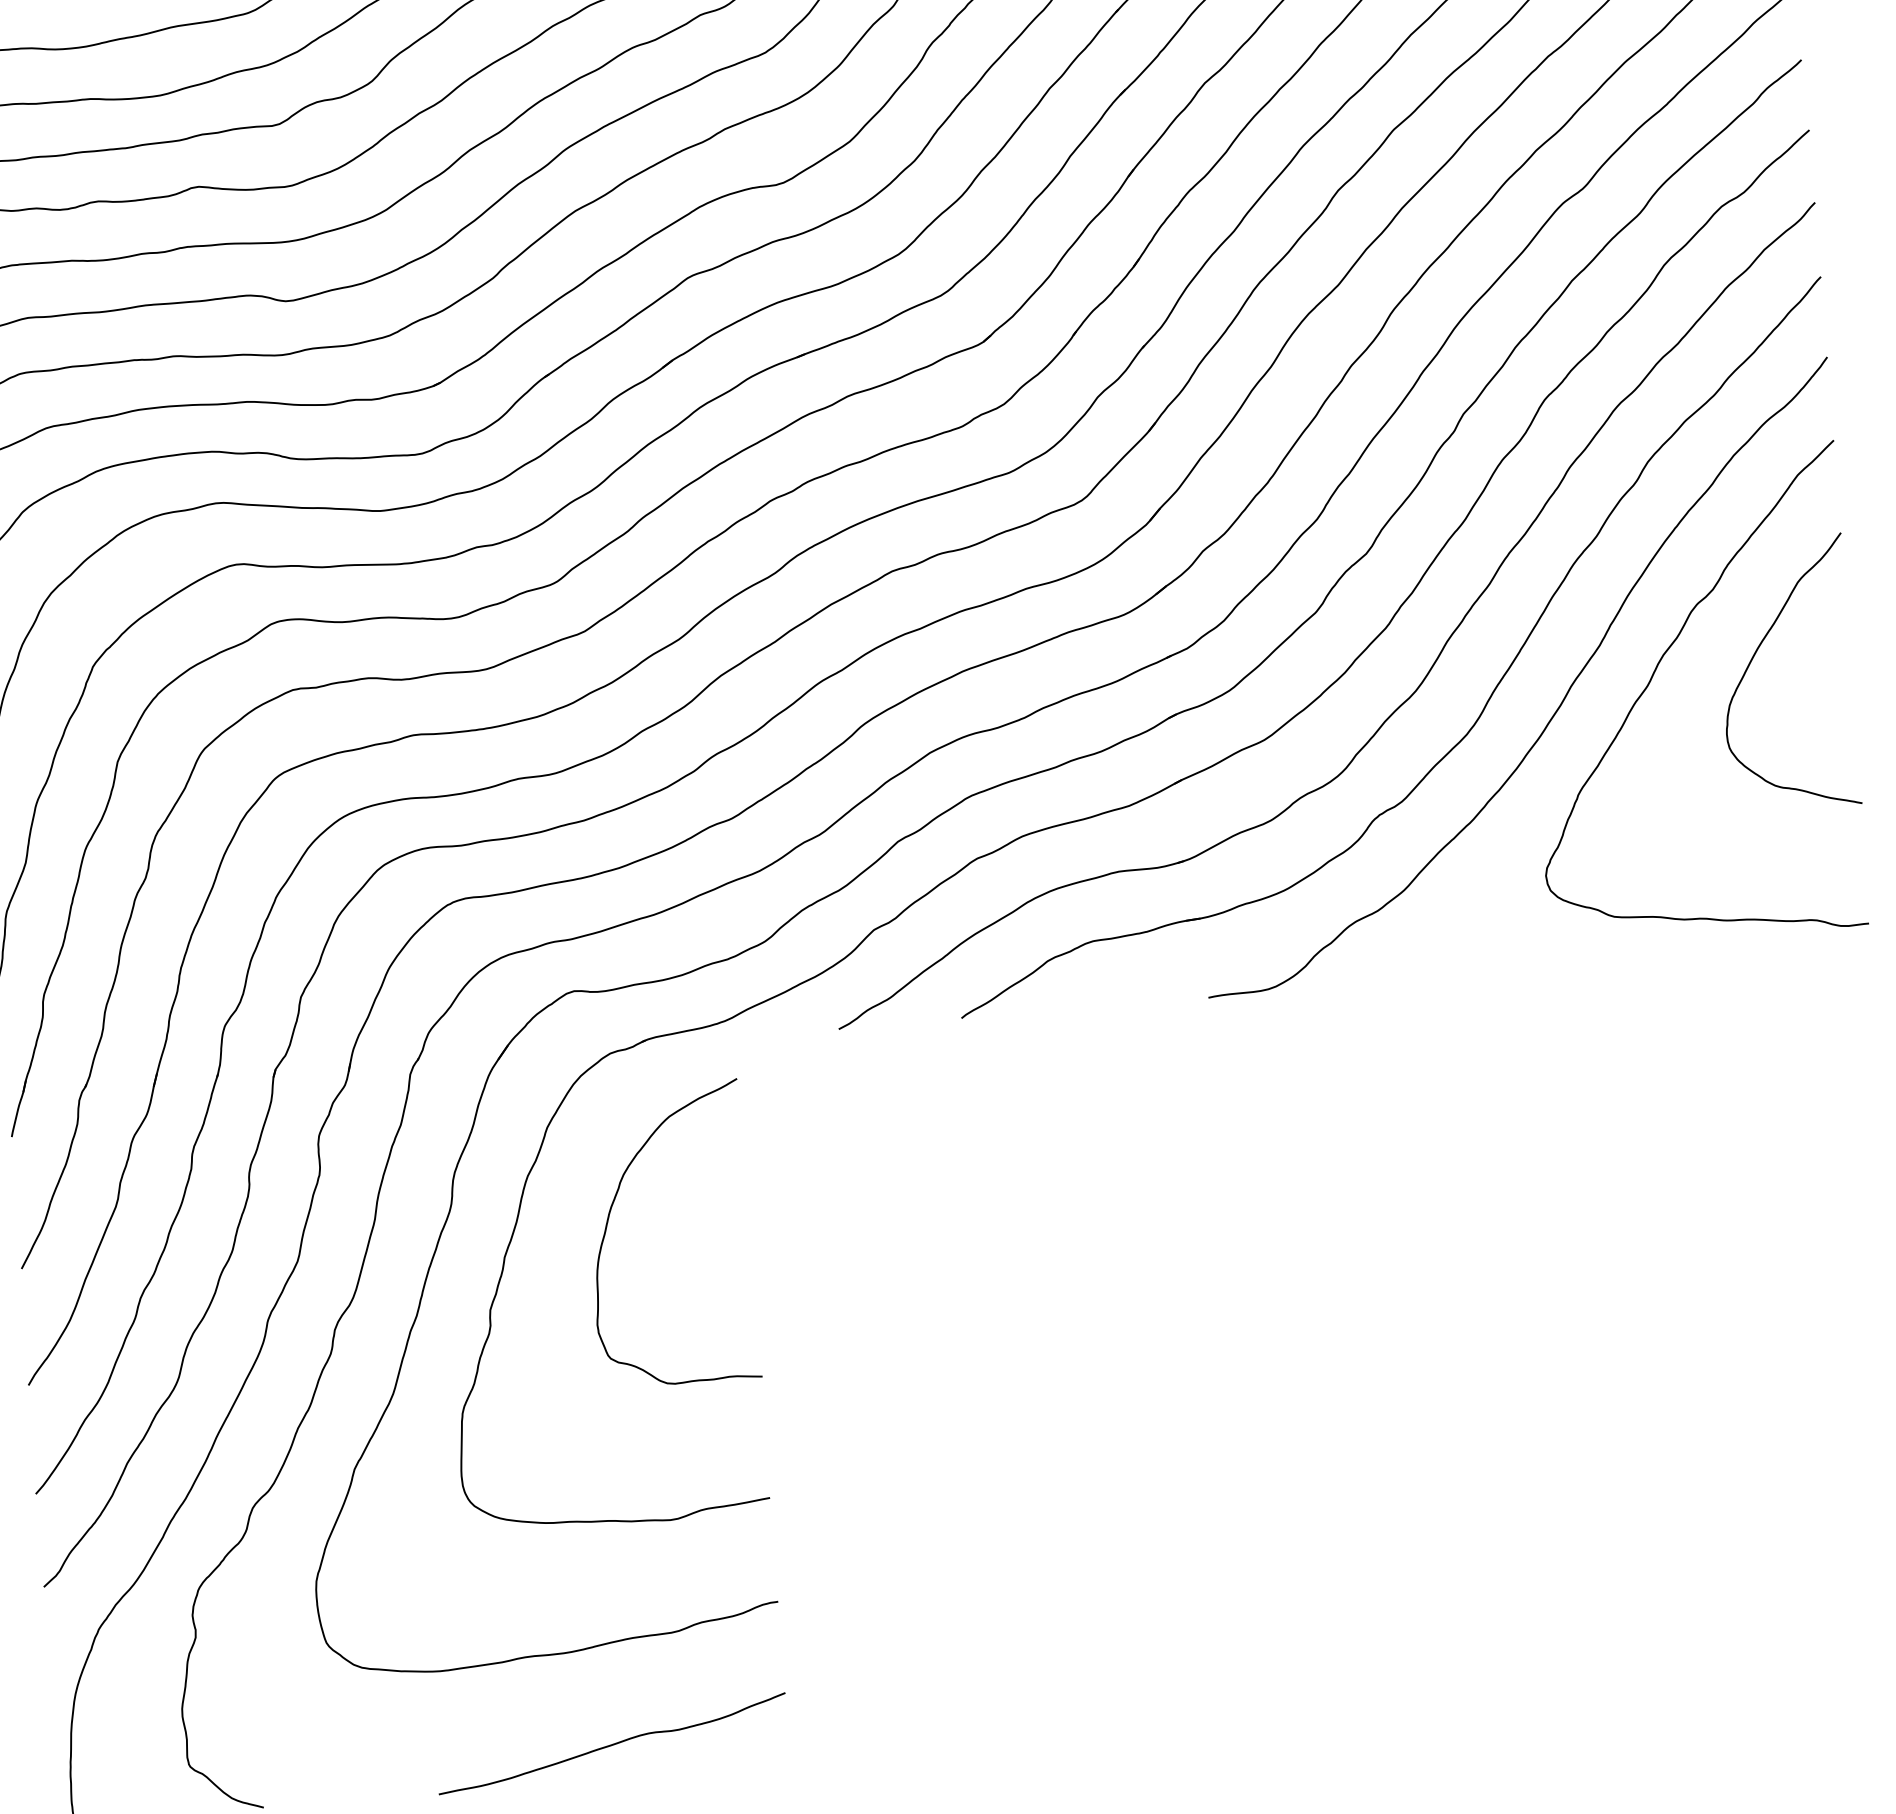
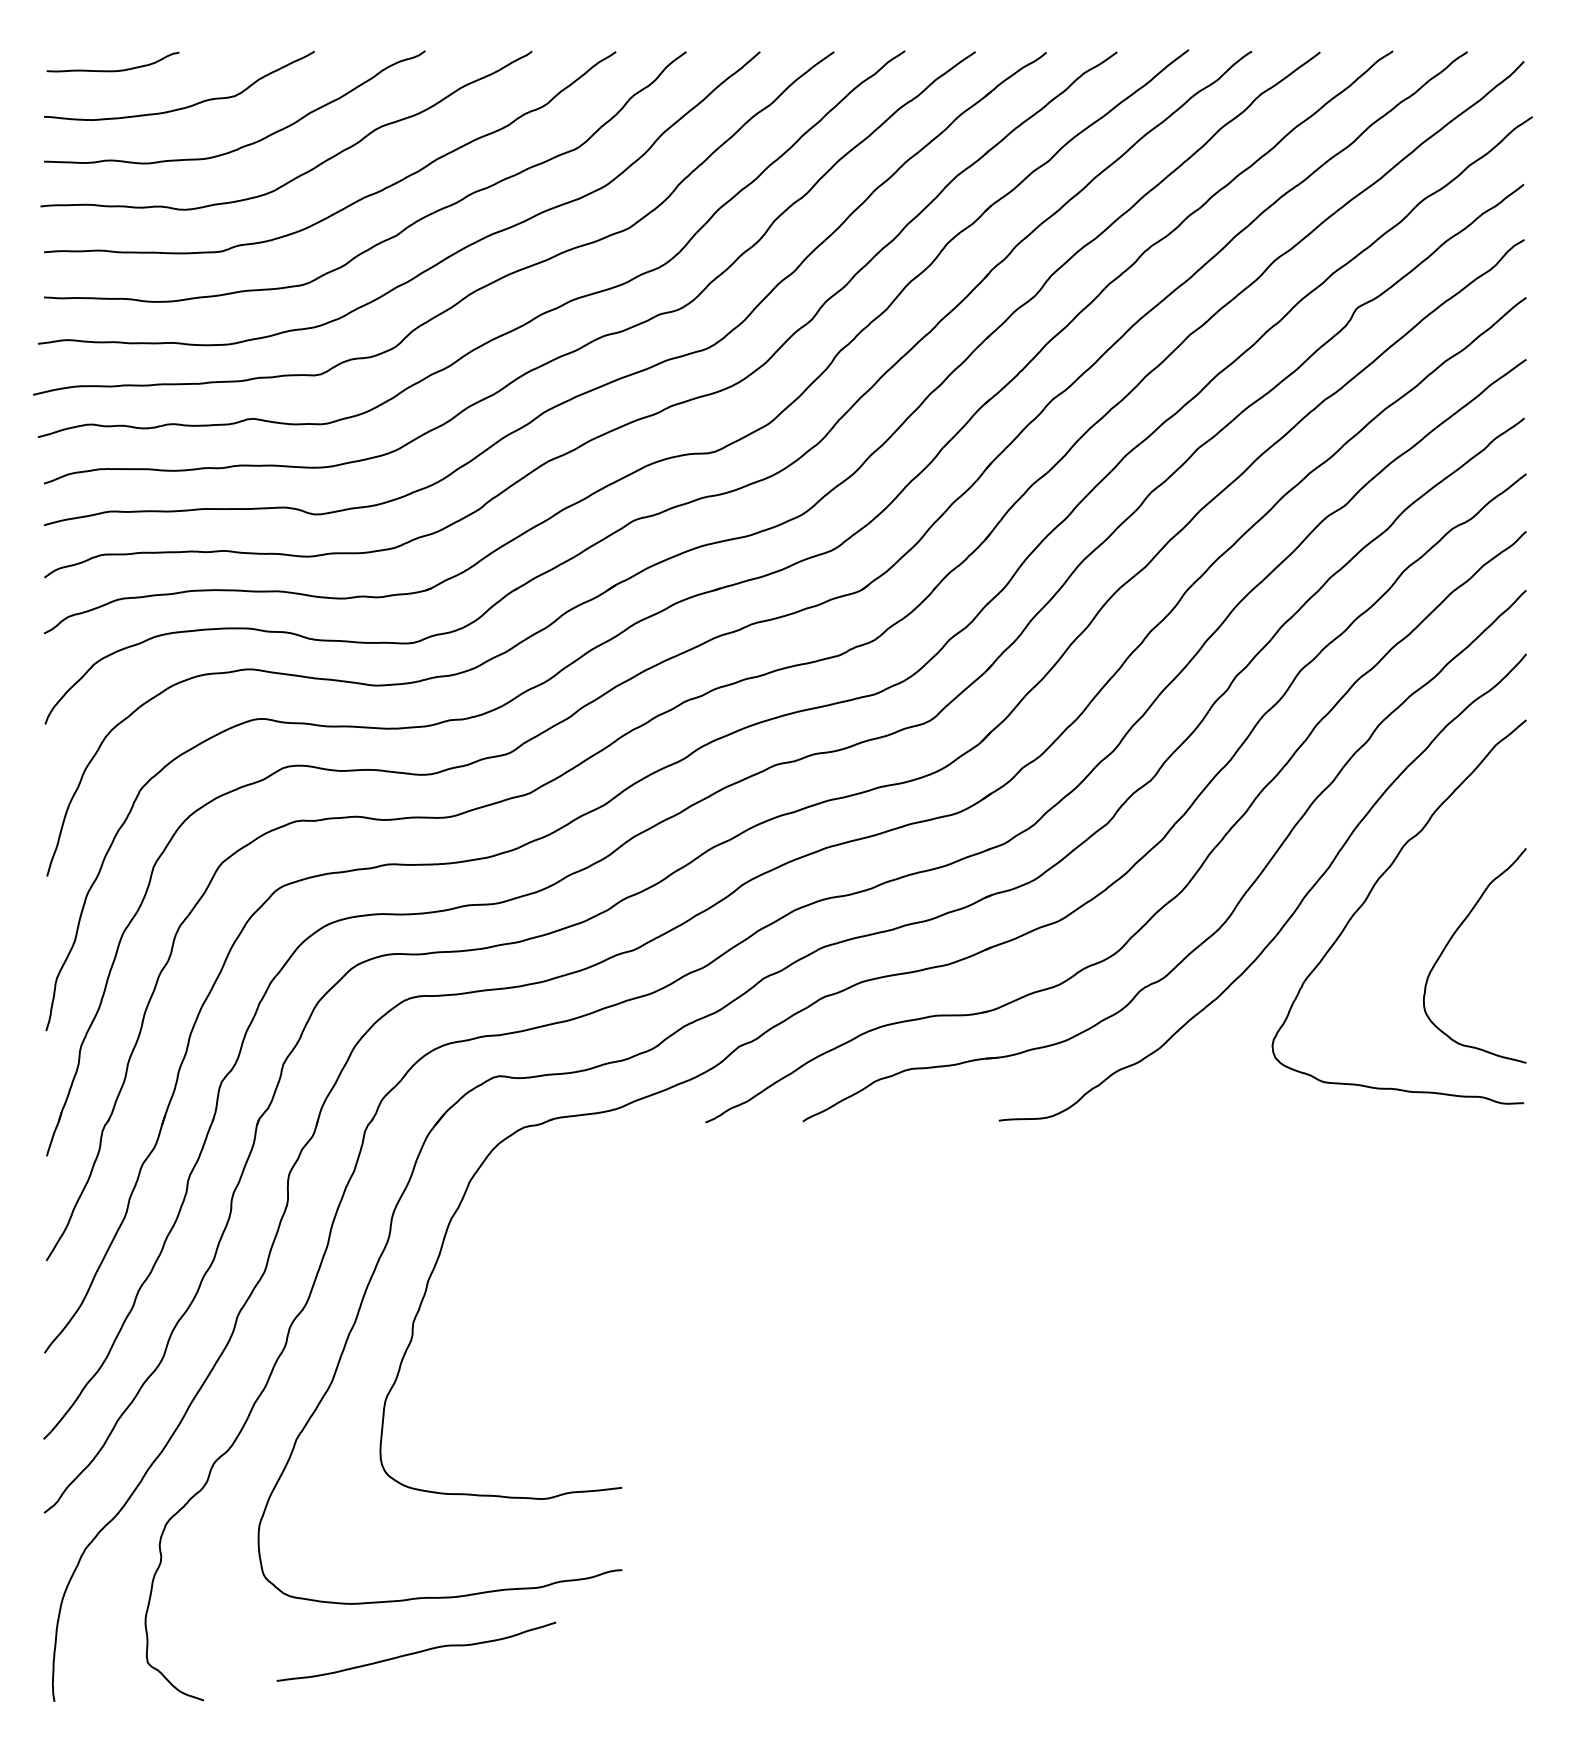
curve: (1754, 657) -> (1450, 941), moved
curve: (610, 1217) -> (513, 1256), removed
curve: (612, 1743) -> (416, 1651), moved

